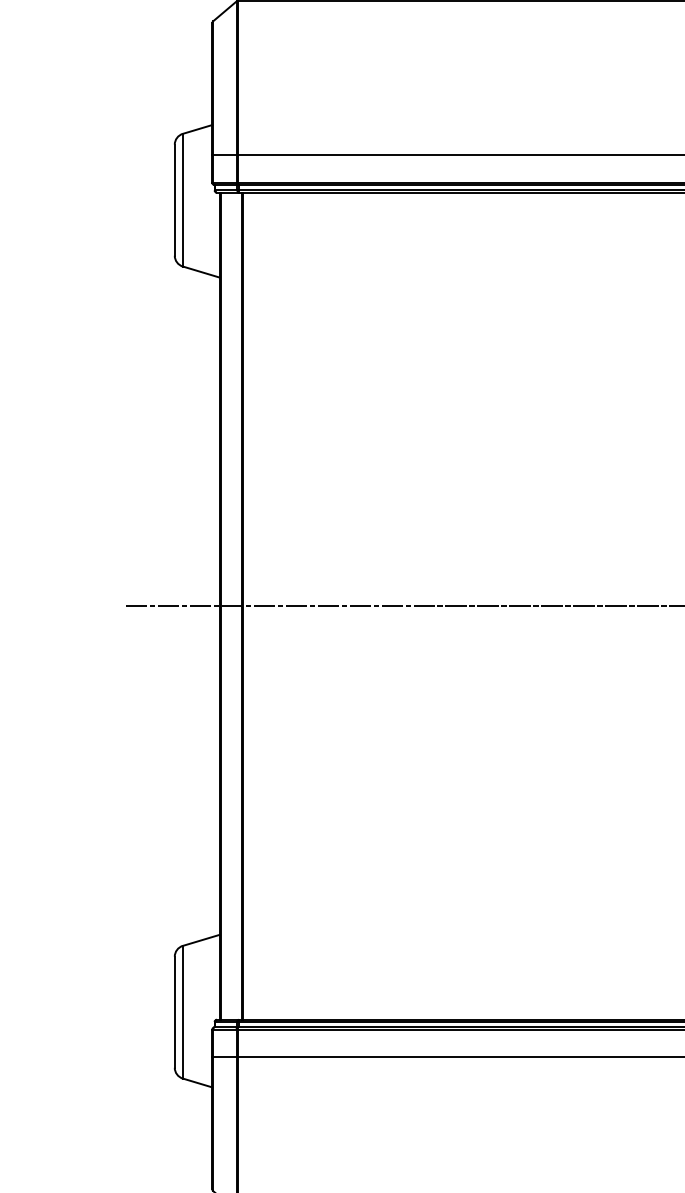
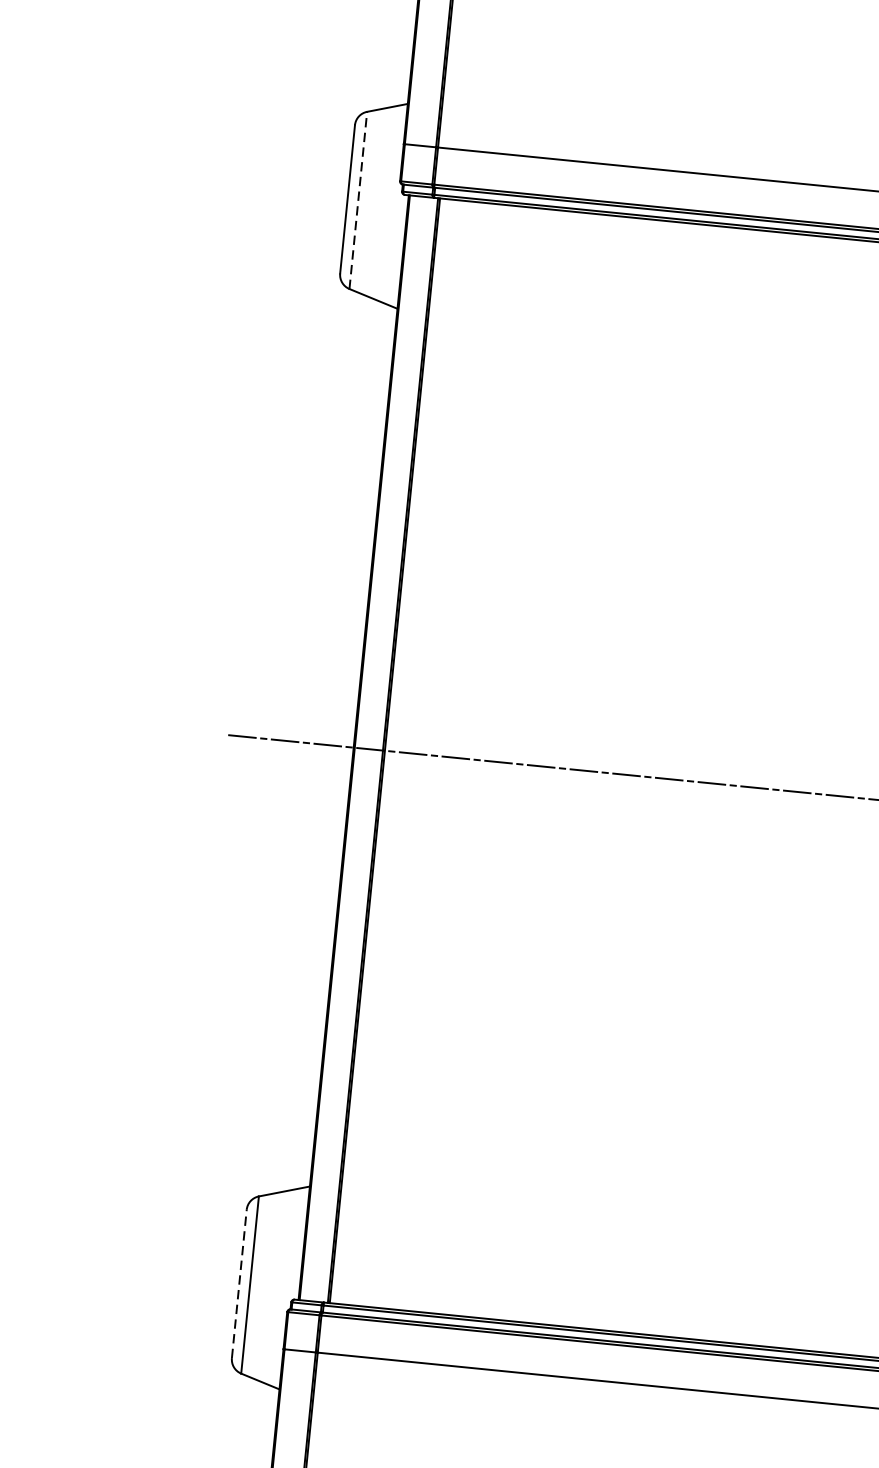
line: (182, 199) -> (357, 199), solid -> dashed
line: (174, 1012) -> (238, 1284), solid -> dashed

